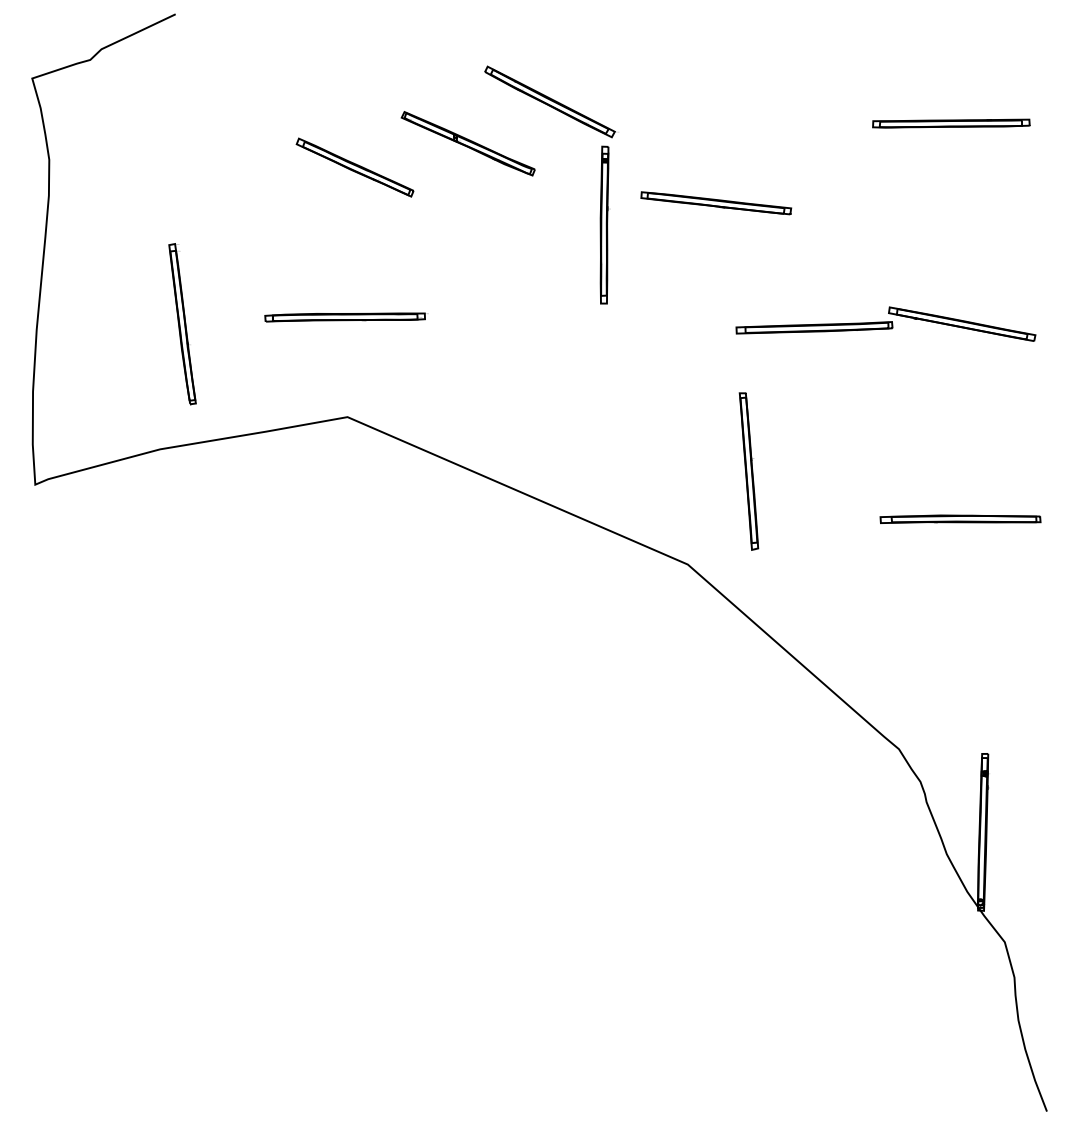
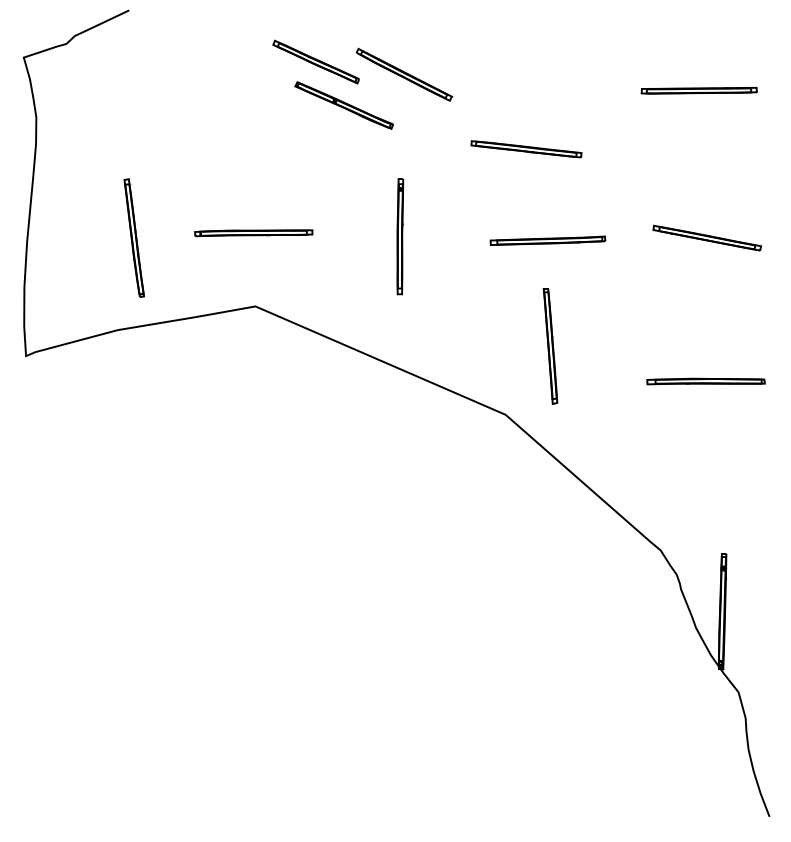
part: (354, 167) -> (315, 62), moved
part: (604, 224) -> (400, 236), moved
part: (814, 327) -> (547, 240), moved

